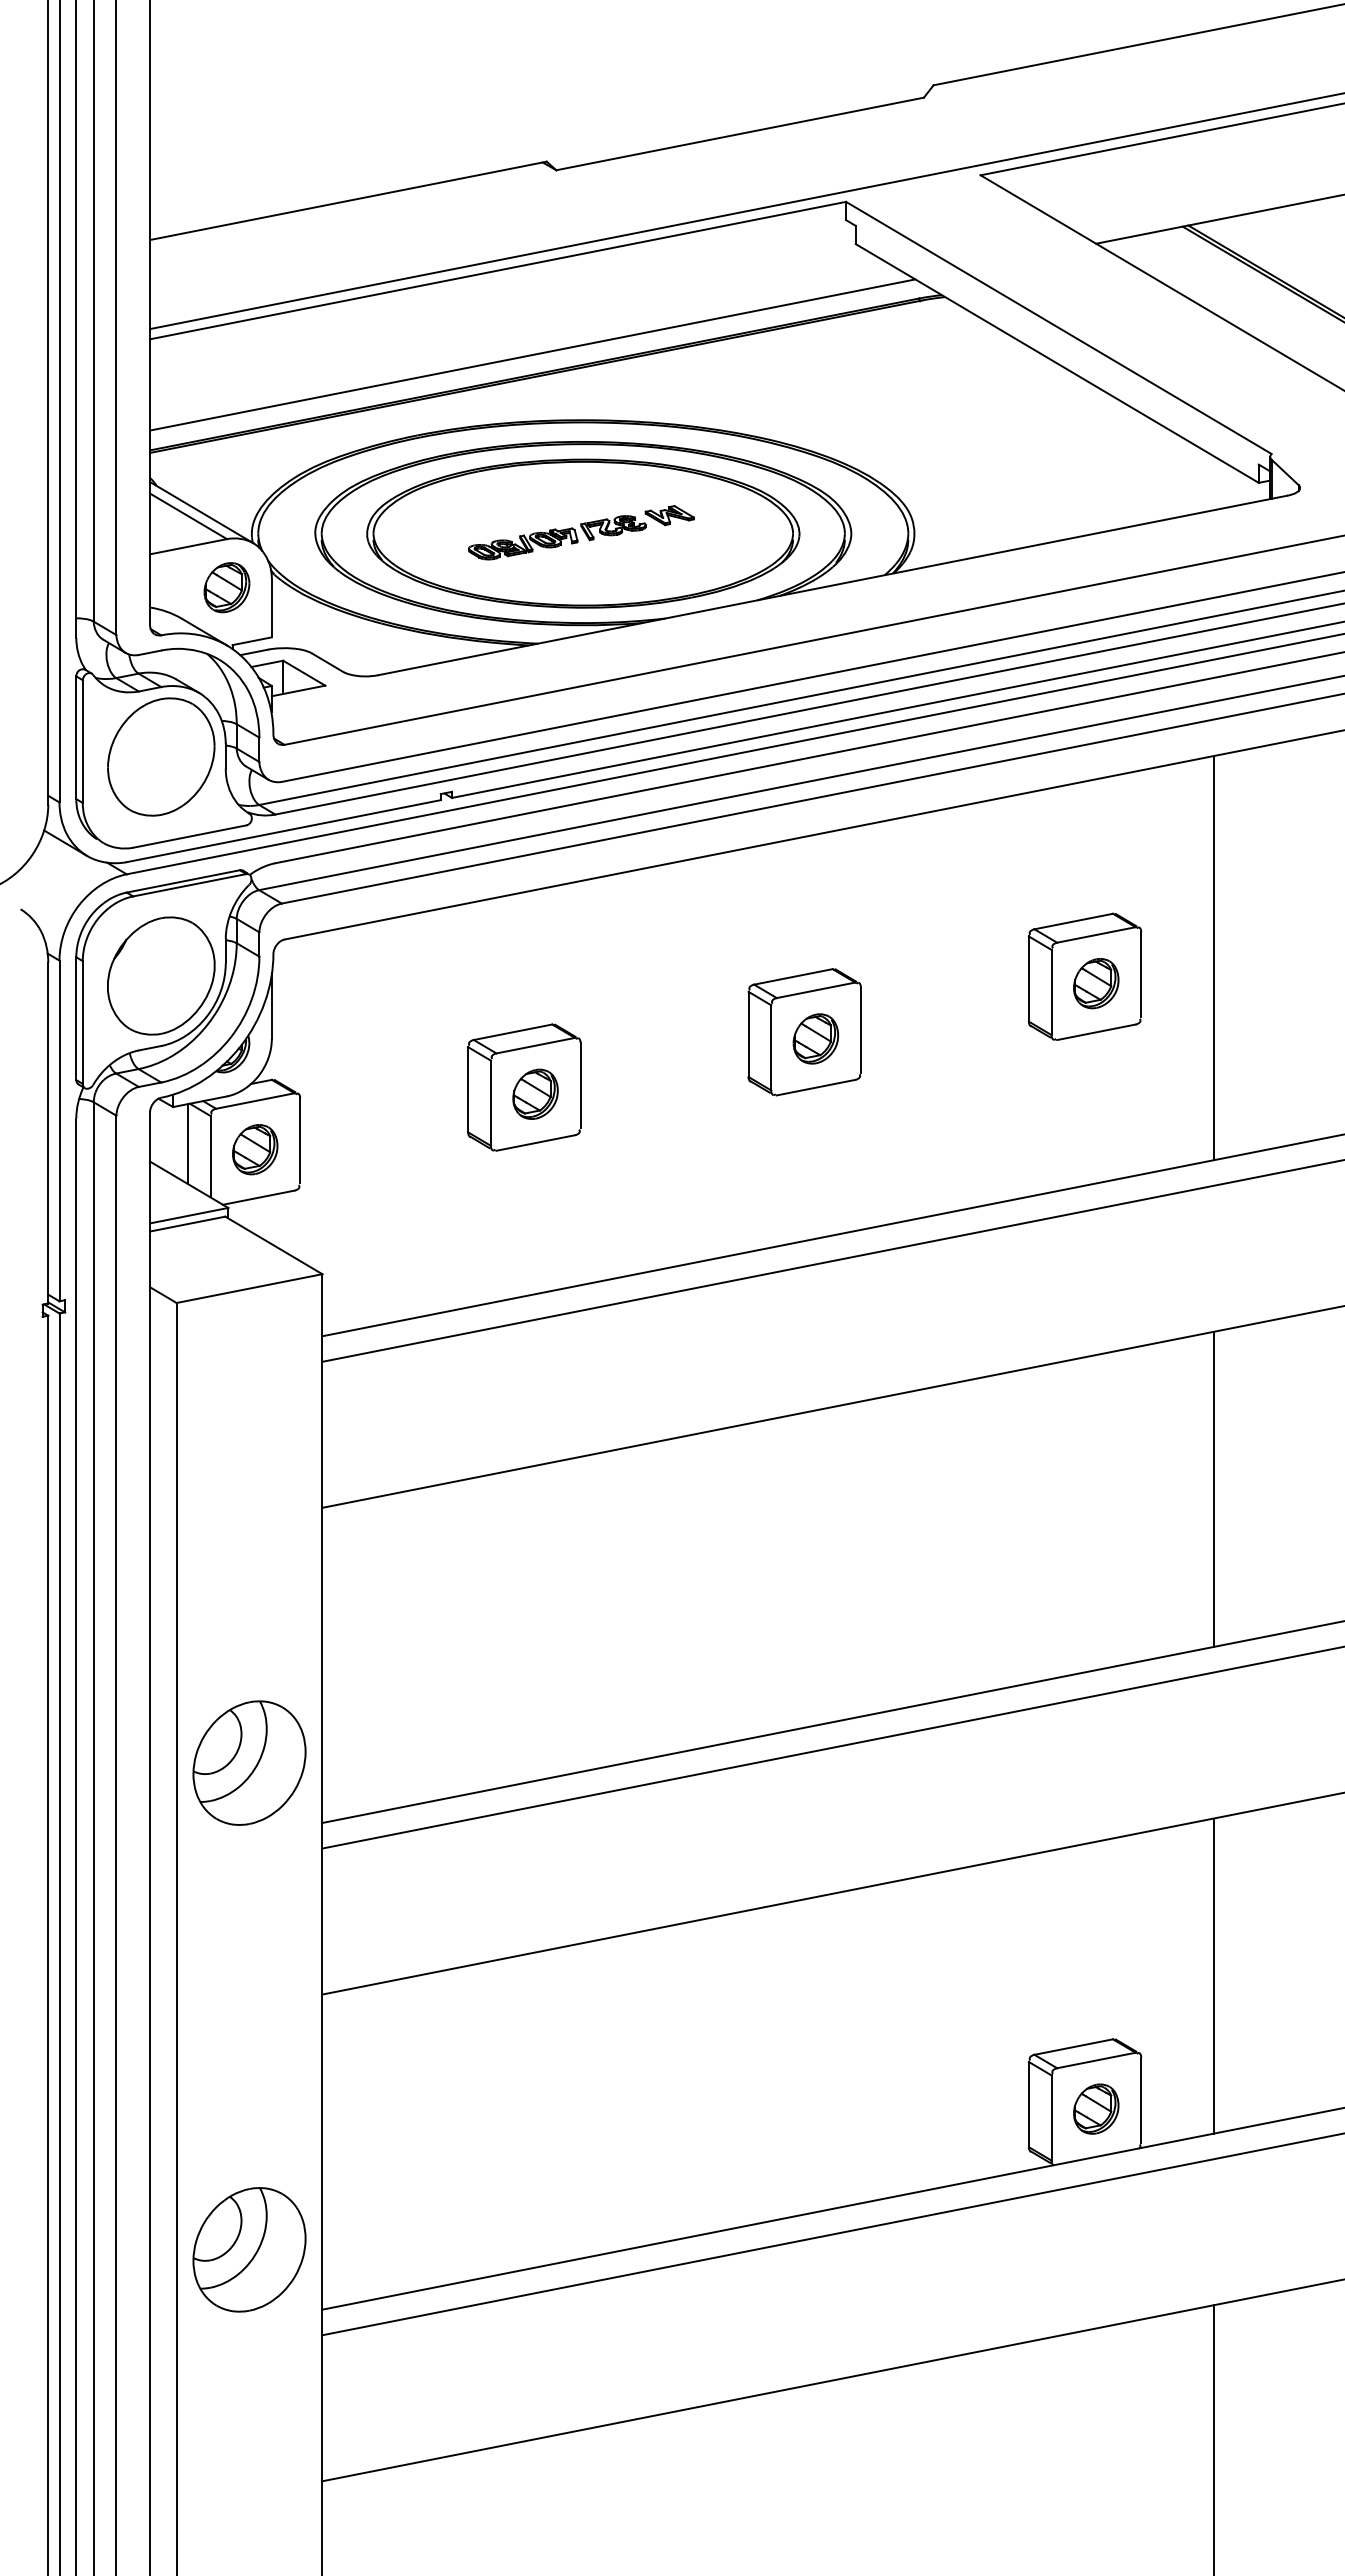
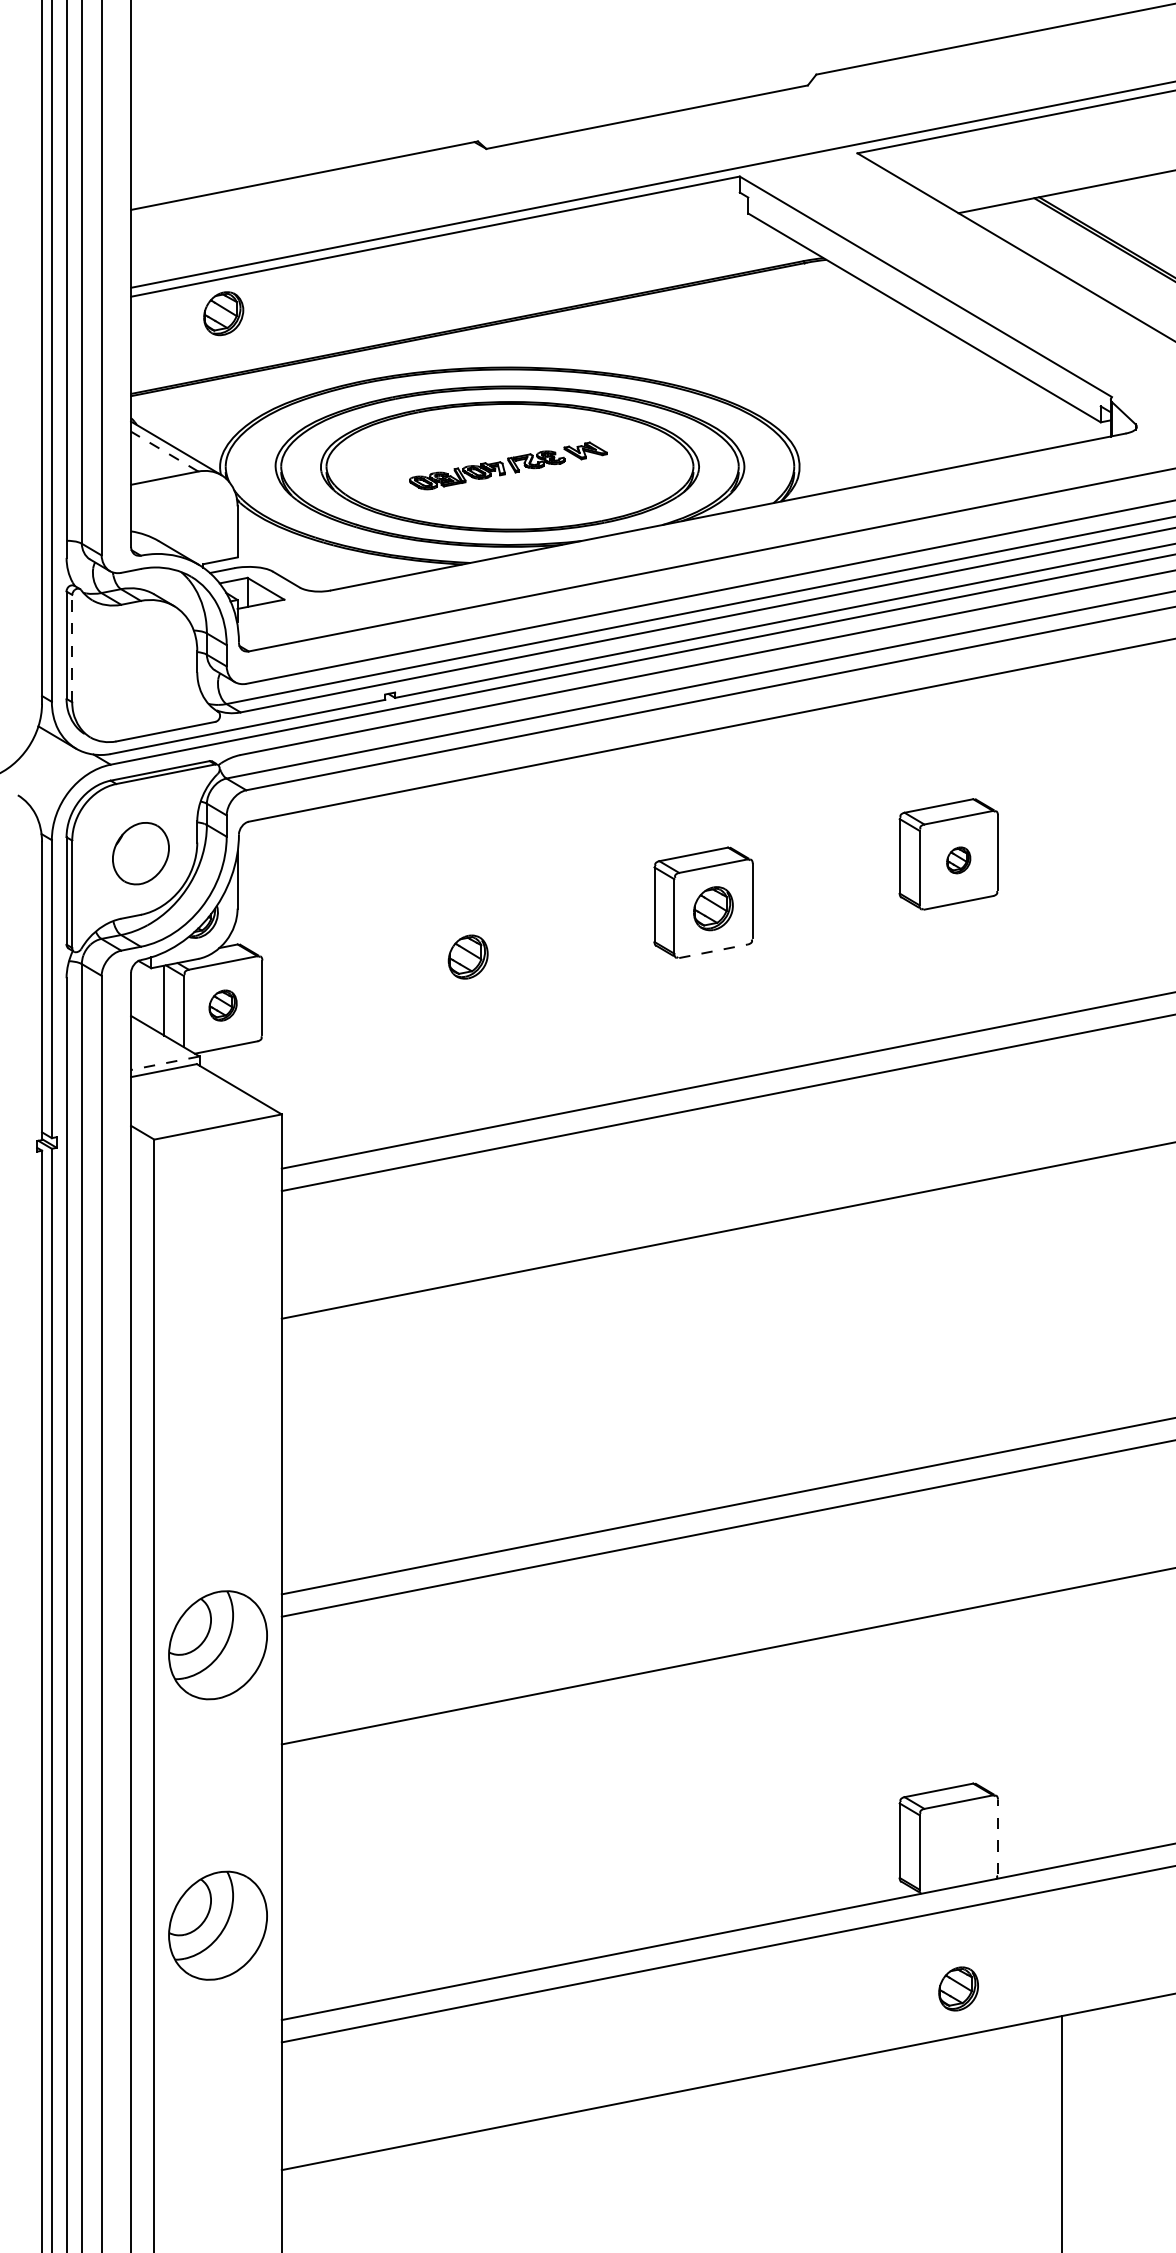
line: (532, 354) -> (465, 310), removed
line: (188, 516) -> (164, 451), solid -> dashed
part: (226, 587) -> (223, 313), moved
line: (82, 741) -> (71, 648), solid -> dashed
part: (161, 756) -> (141, 661), removed
line: (1213, 958) -> (1061, 838), removed
part: (161, 975) -> (141, 853), size x0.6
part: (1096, 983) -> (958, 860), size x0.6
part: (524, 1087) -> (458, 951), removed
line: (816, 1087) -> (713, 951), solid -> dashed
part: (255, 1149) -> (223, 1005), size x0.7
line: (189, 1215) -> (165, 1063), solid -> dashed
line: (1213, 1488) -> (1061, 1301), removed
part: (249, 1762) -> (218, 1644), moved
line: (1213, 1975) -> (1061, 1727), removed
line: (1141, 2100) -> (998, 1837), solid -> dashed
part: (1096, 2108) -> (958, 1988), moved
part: (249, 2249) -> (218, 1925), moved

